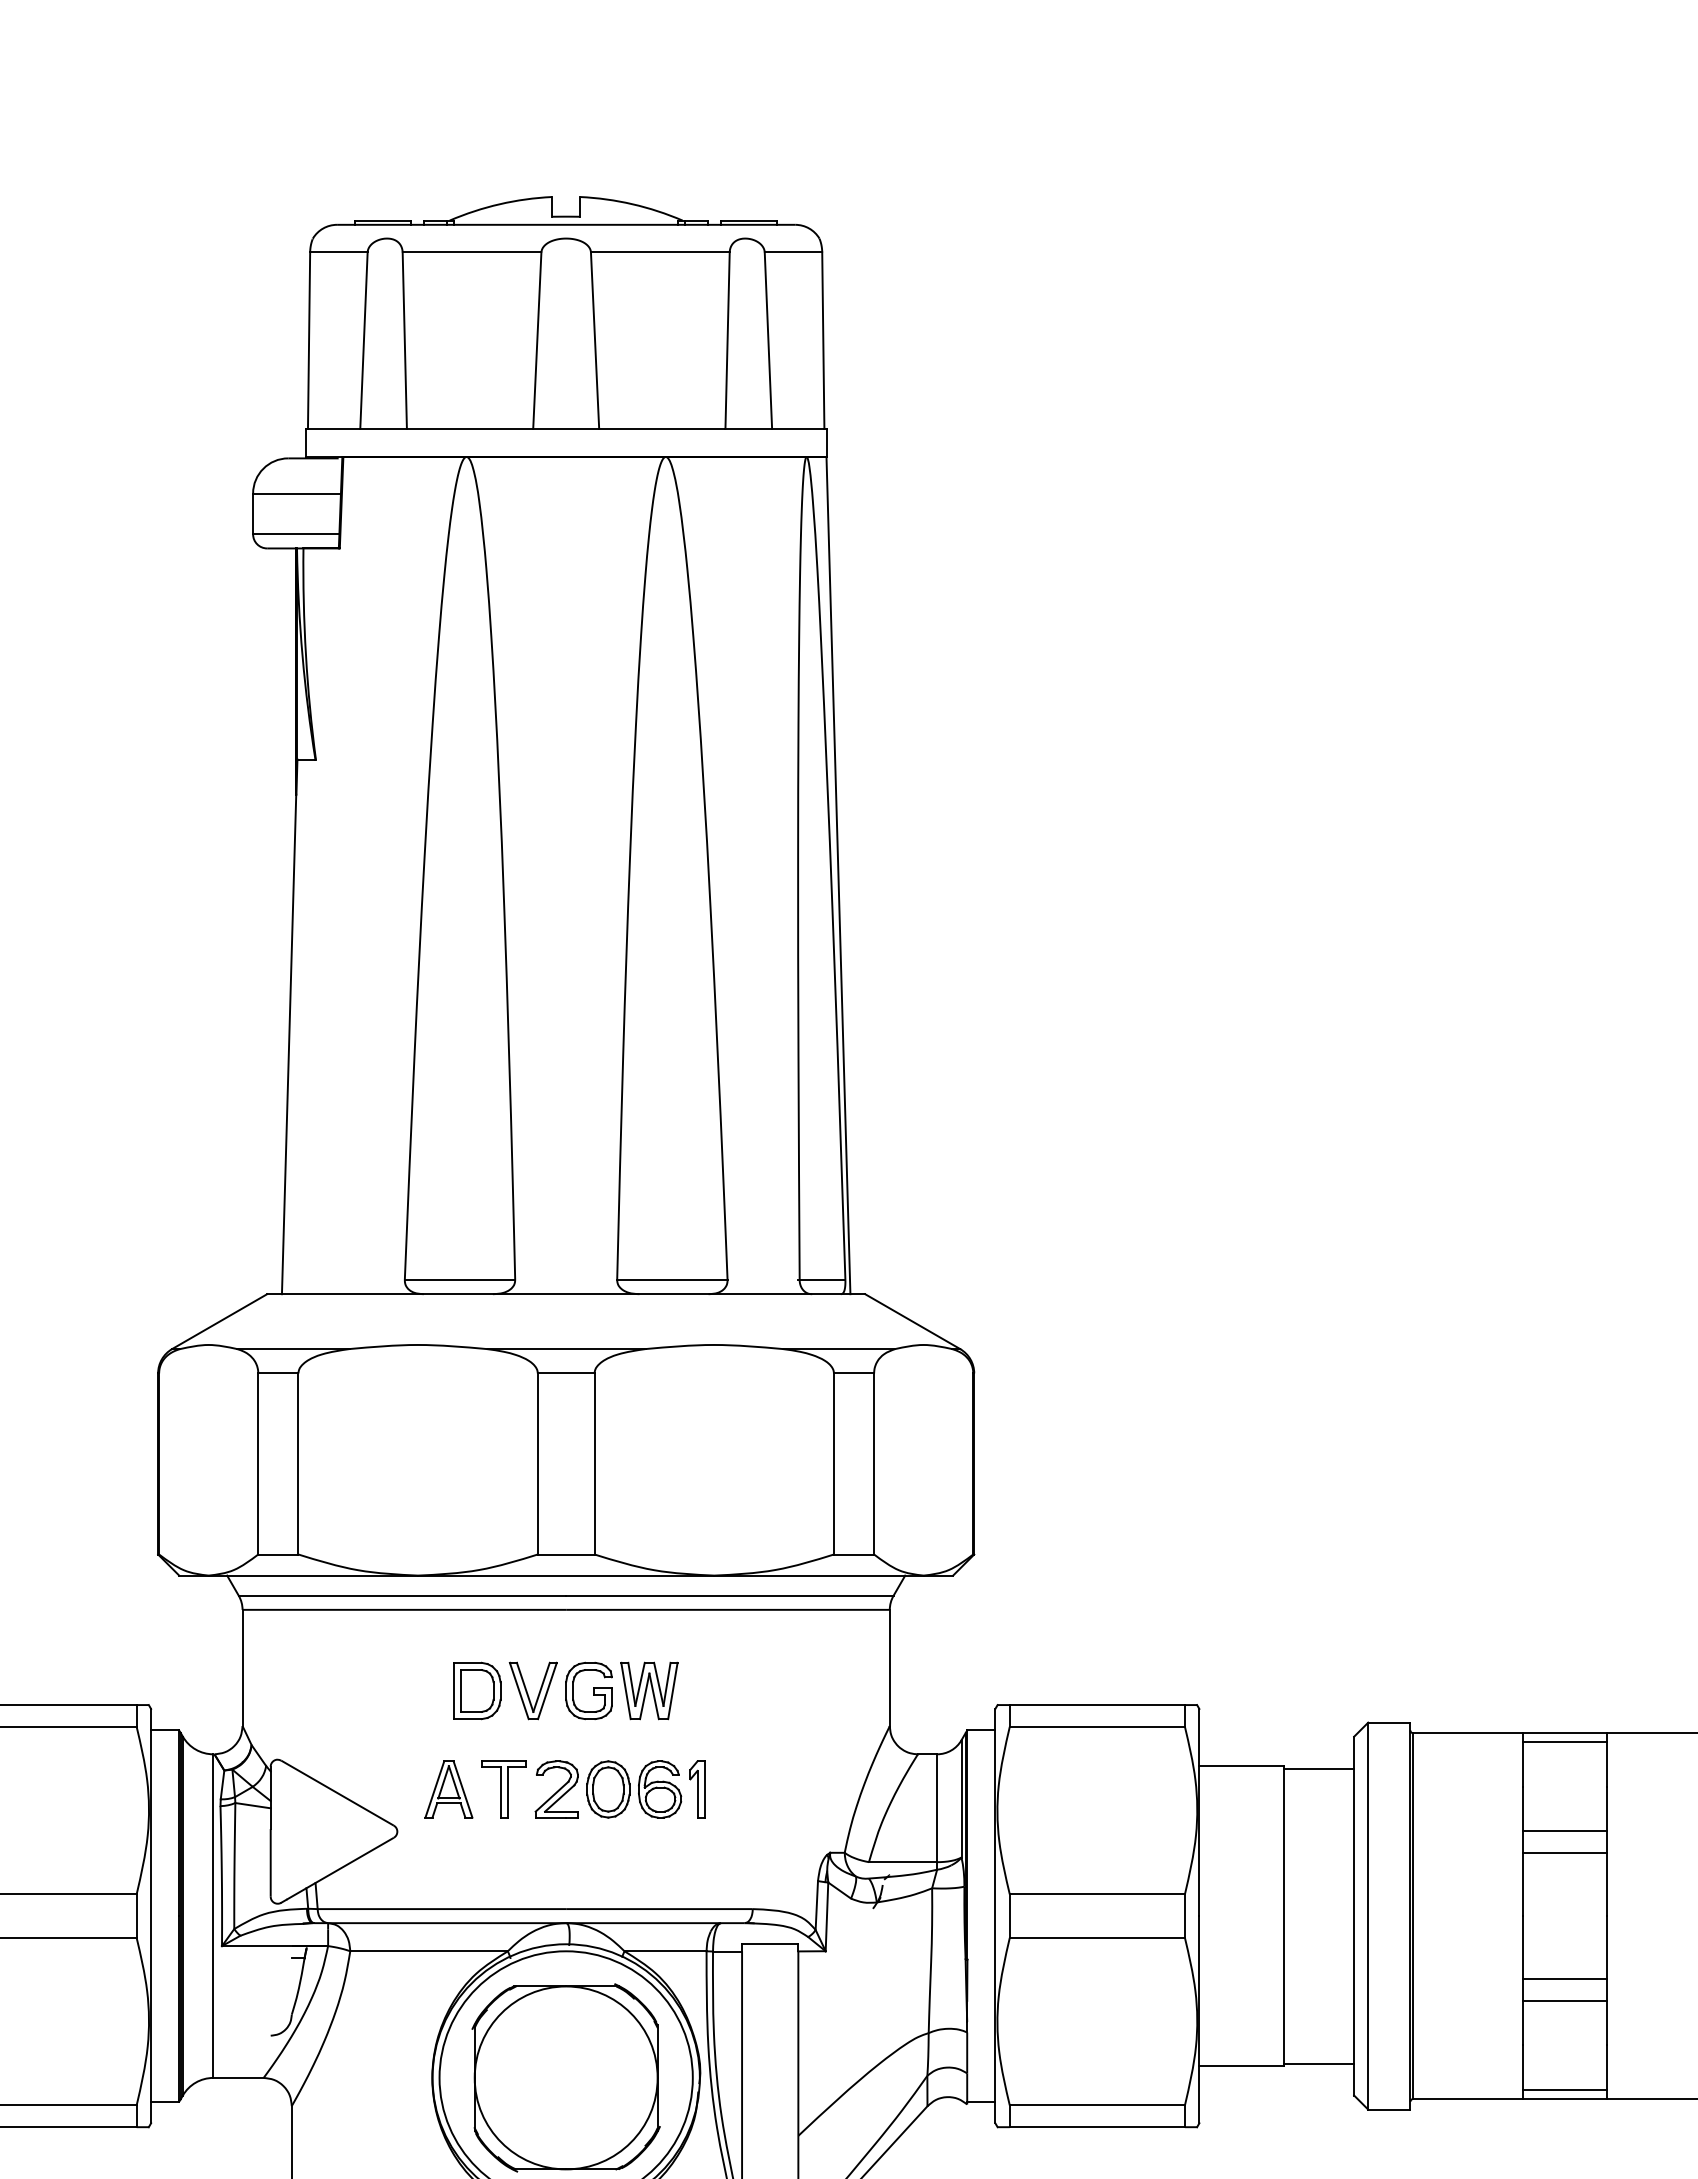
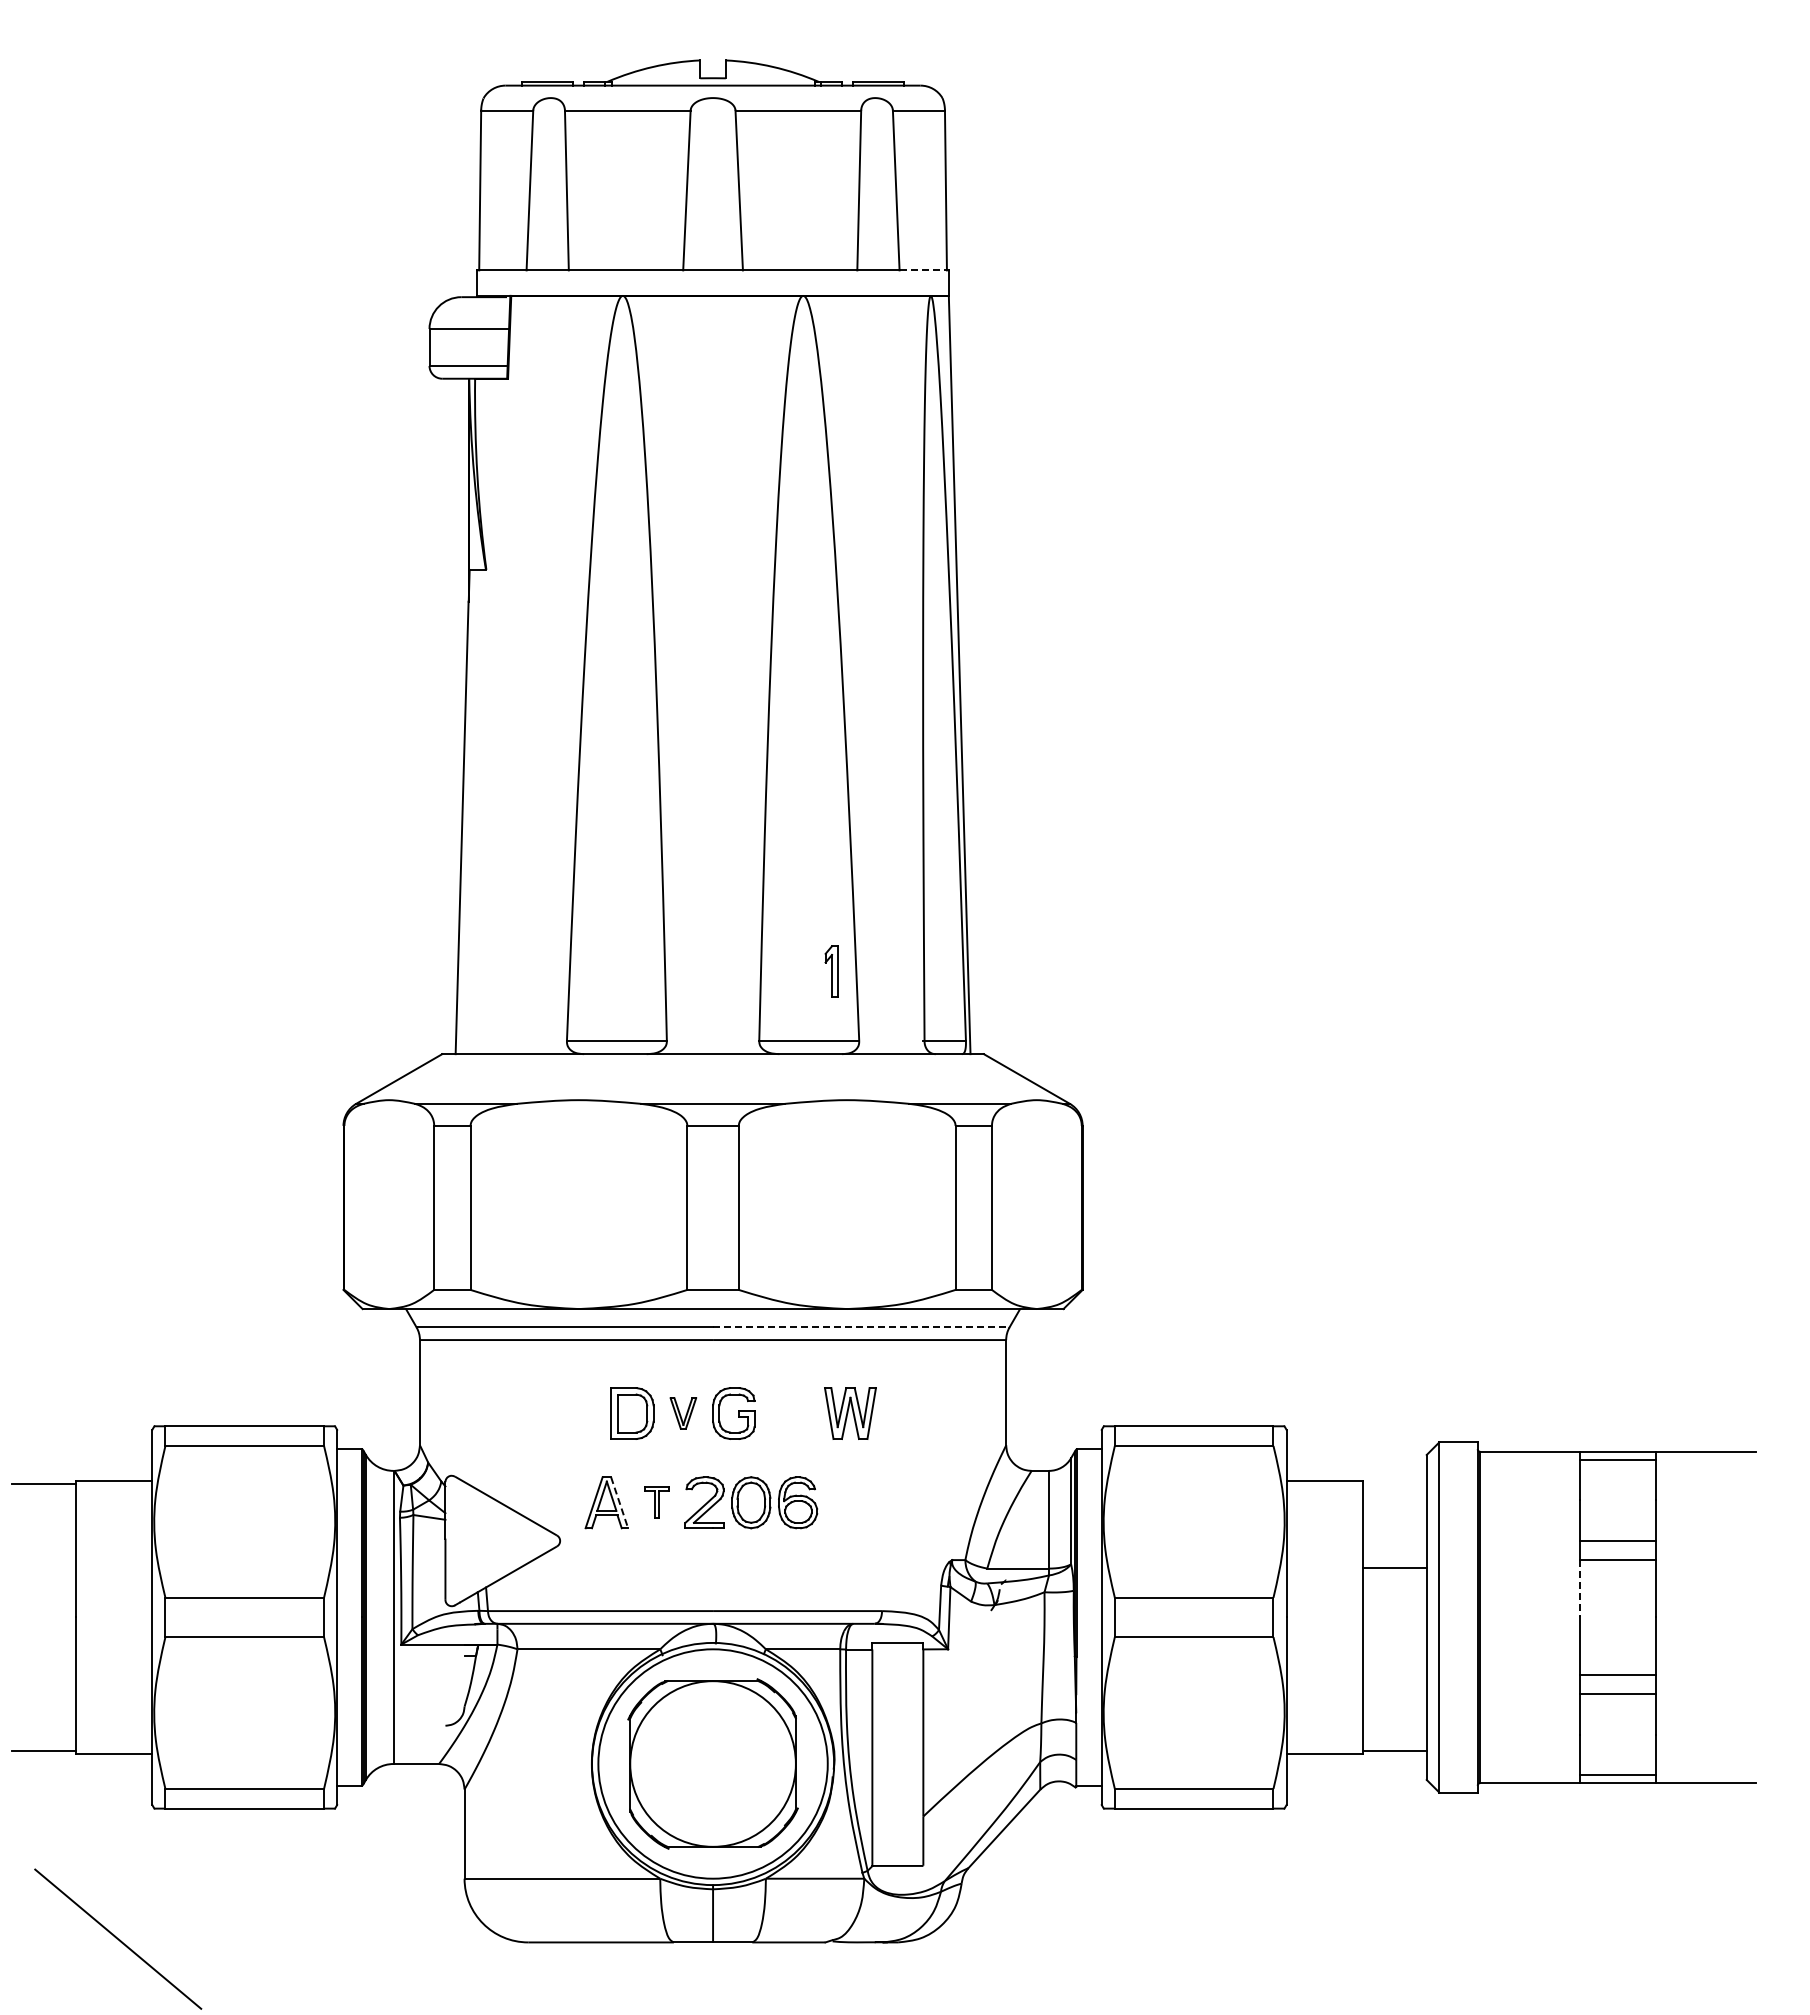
line: (798, 428) -> (923, 270), solid -> dashed
line: (730, 1595) -> (861, 1327), solid -> dashed
part: (533, 1690) -> (683, 1413), size x0.6
part: (649, 1690) -> (850, 1413), moved
line: (1318, 1768) -> (1394, 1567), moved
line: (462, 1789) -> (619, 1502), solid -> dashed
part: (503, 1789) -> (656, 1502), size x0.6
part: (696, 1789) -> (831, 971), moved
line: (1522, 1884) -> (1579, 1588), solid -> dashed

